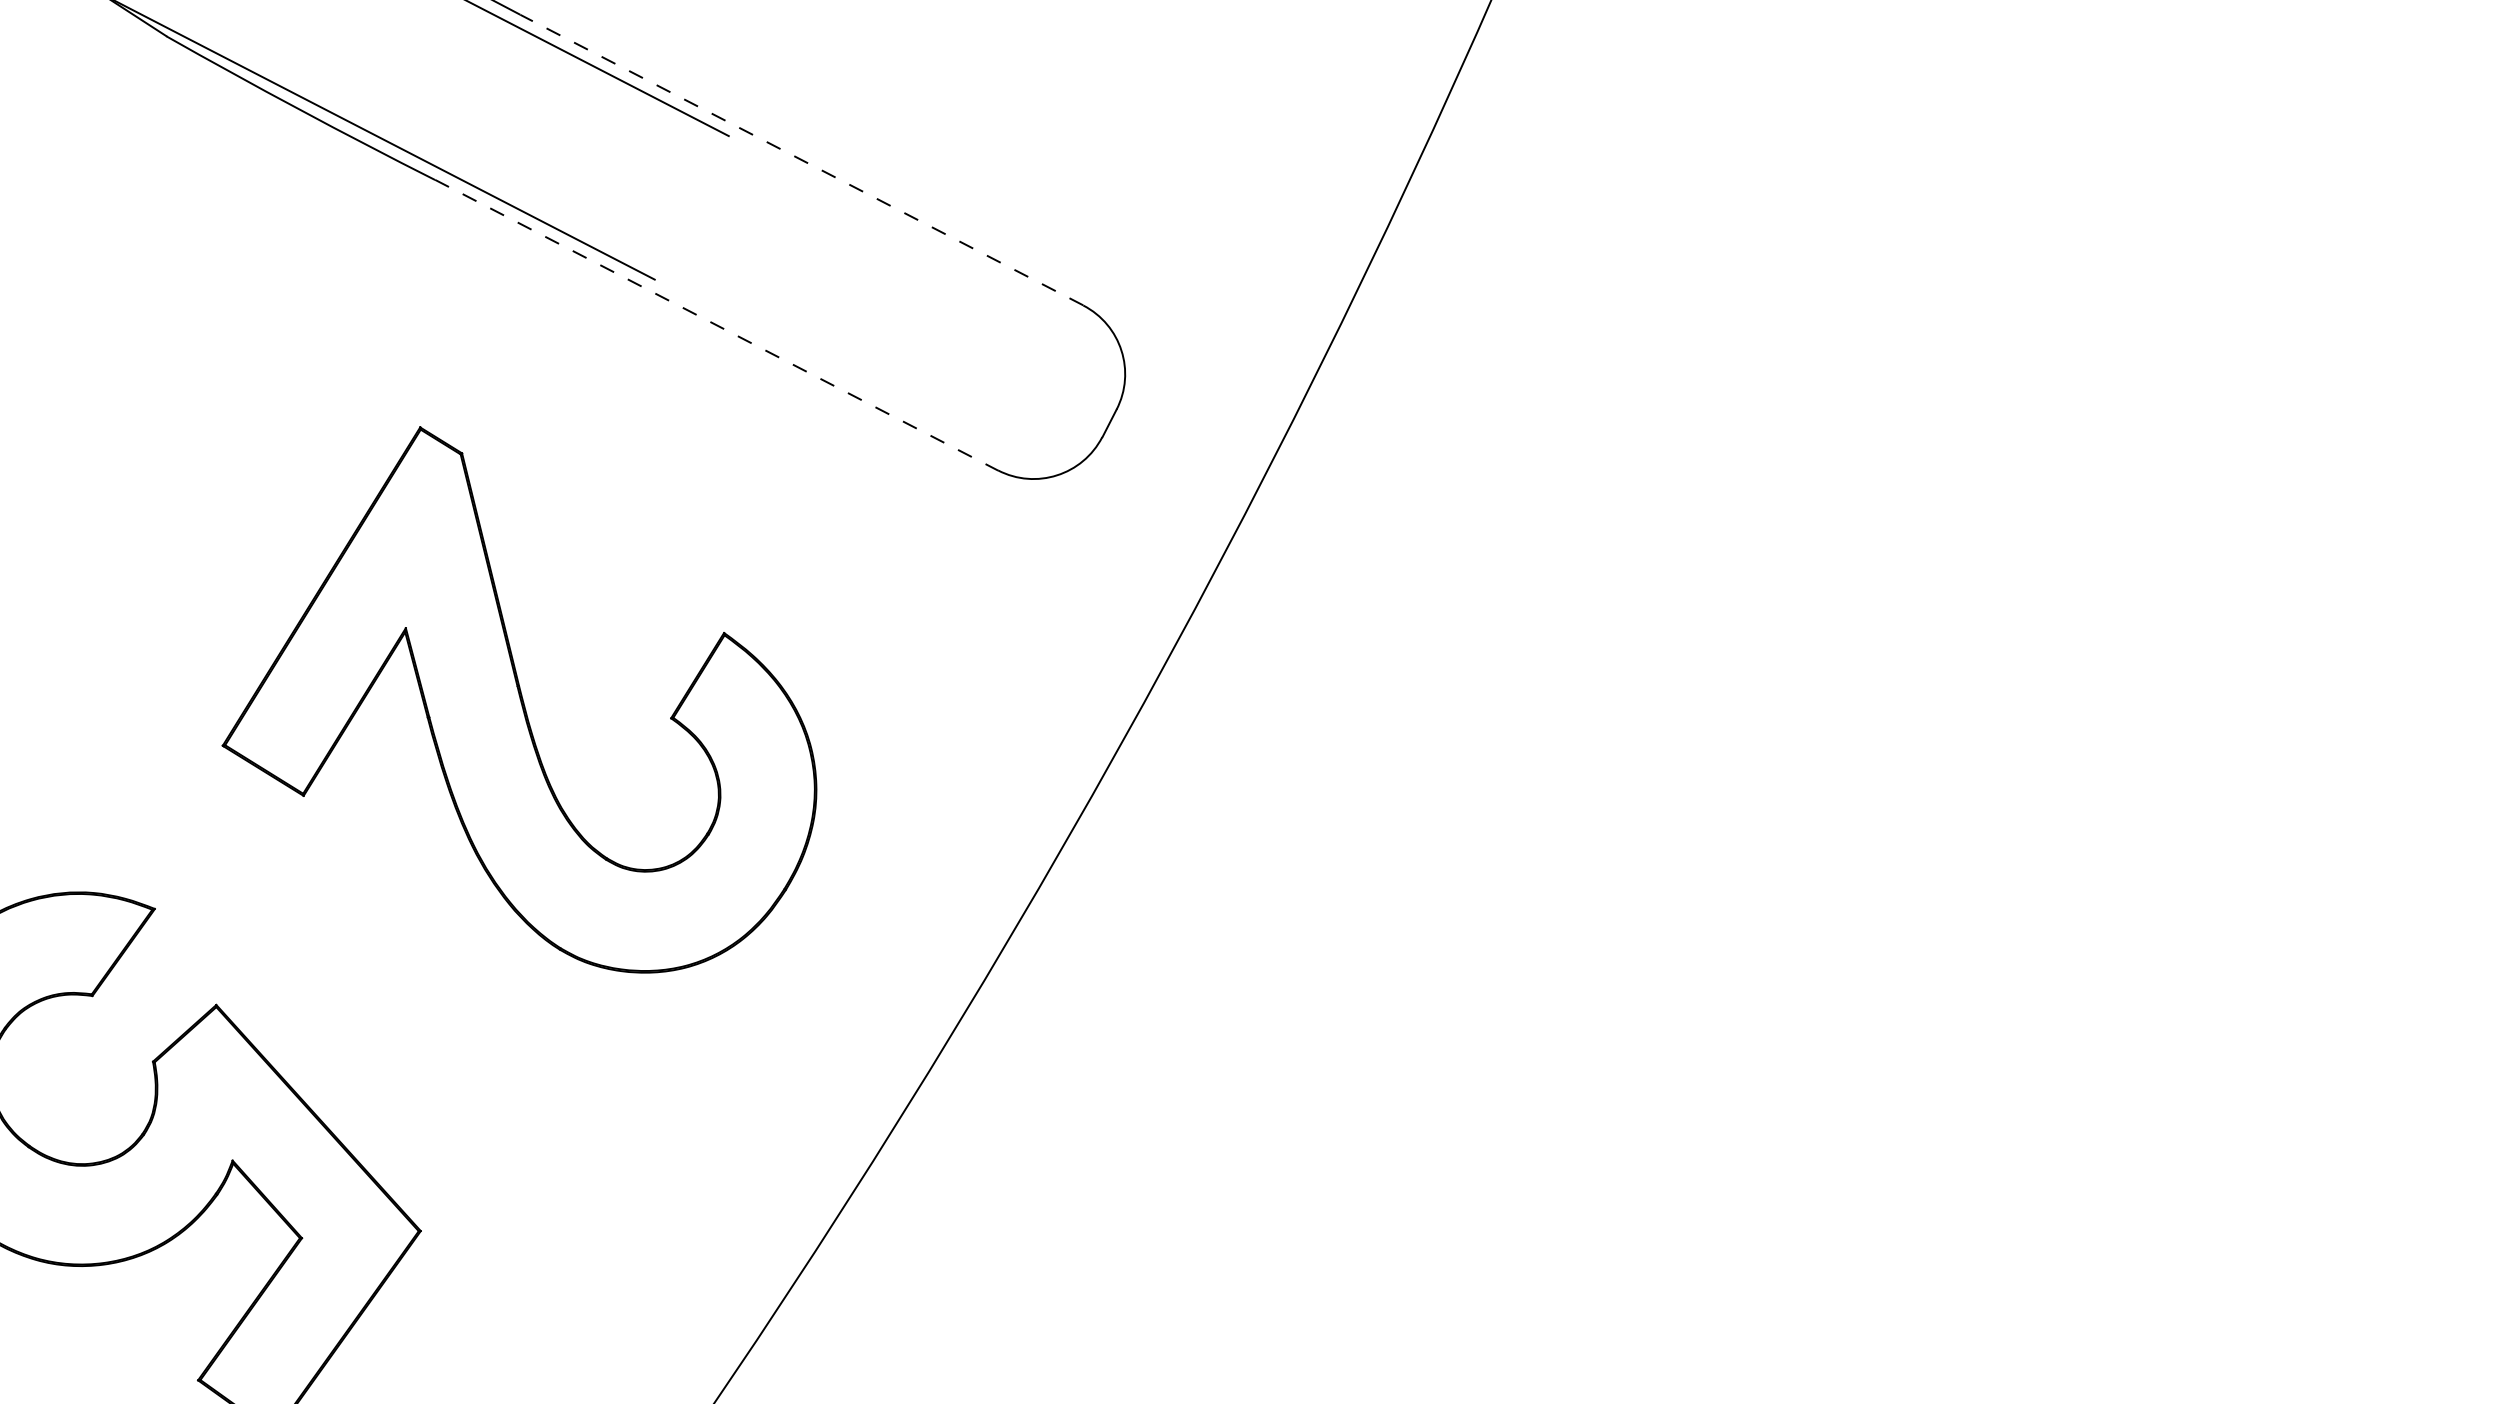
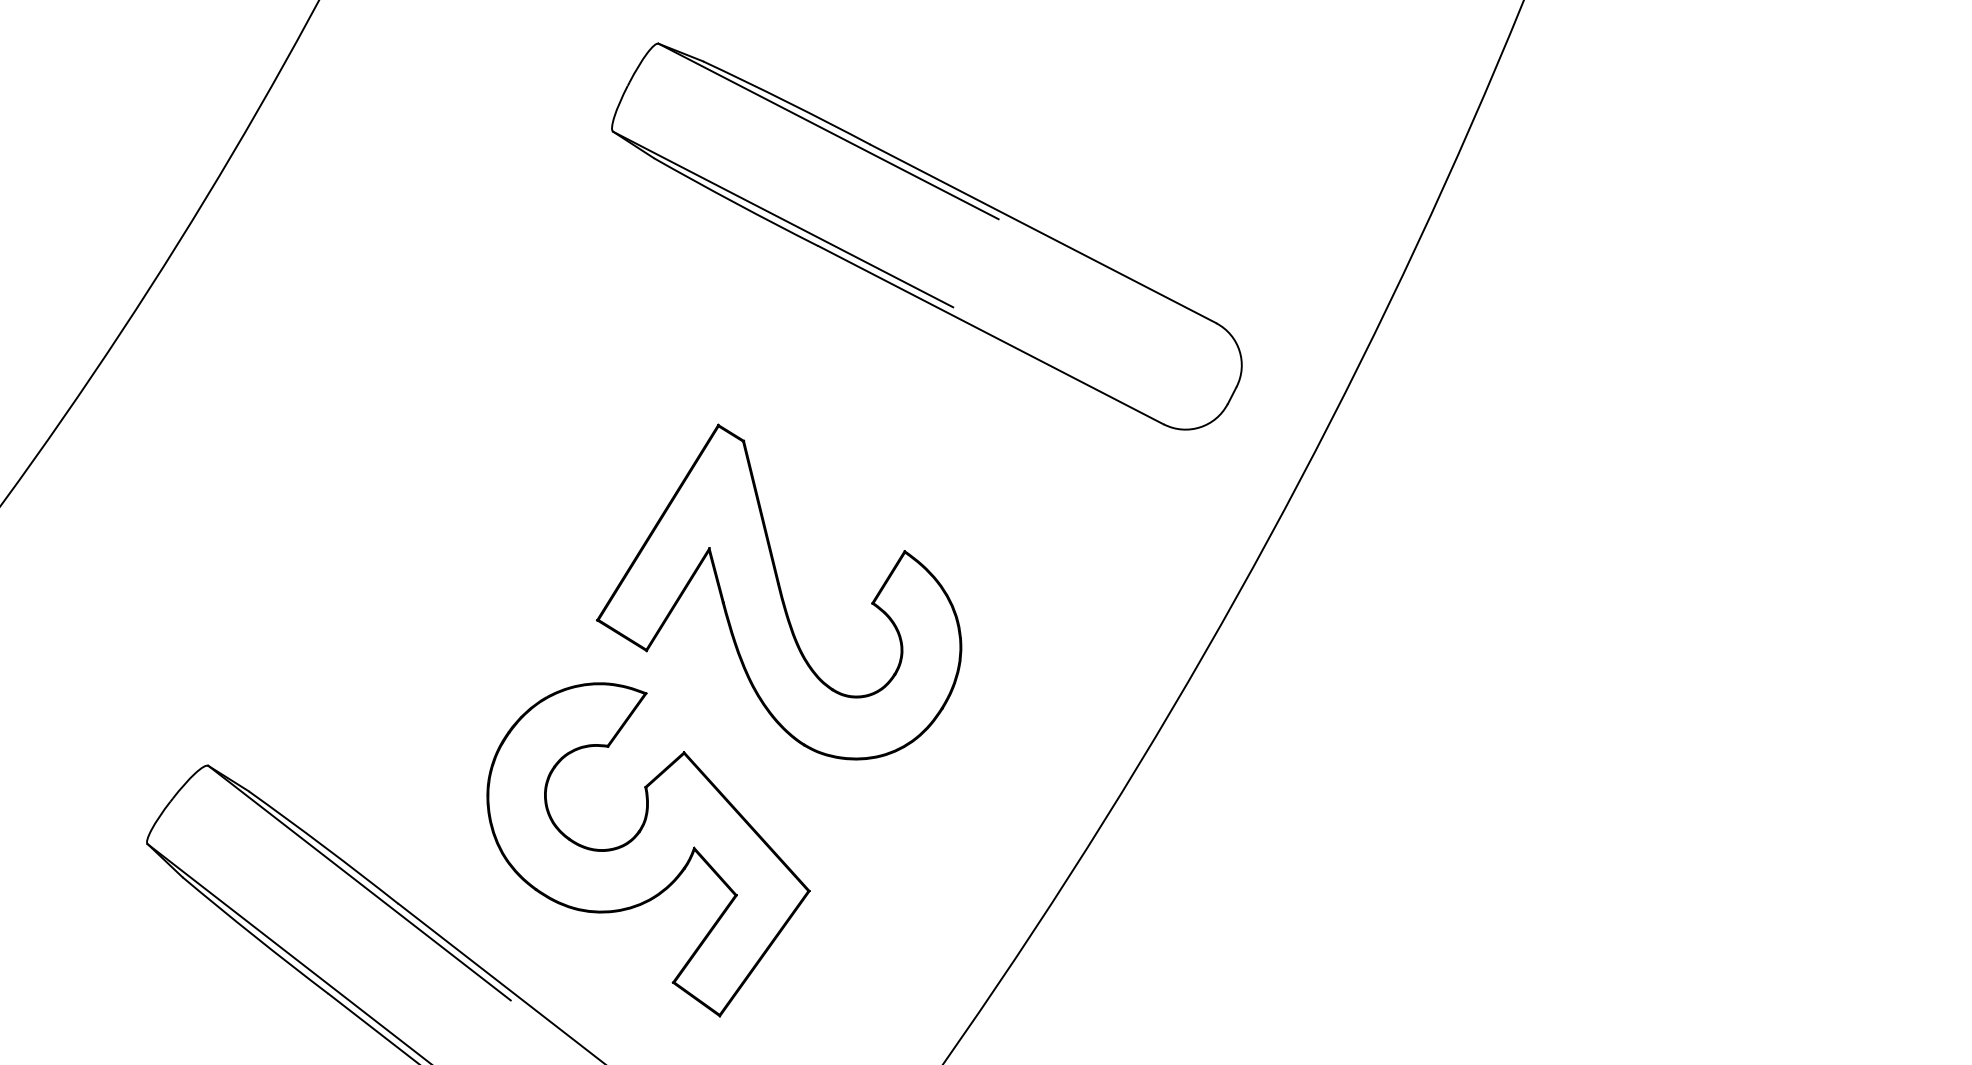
line: (800, 159) -> (1042, 233), dashed -> solid
line: (717, 325) -> (991, 335), dashed -> solid
part: (520, 698) -> (779, 591), moved

